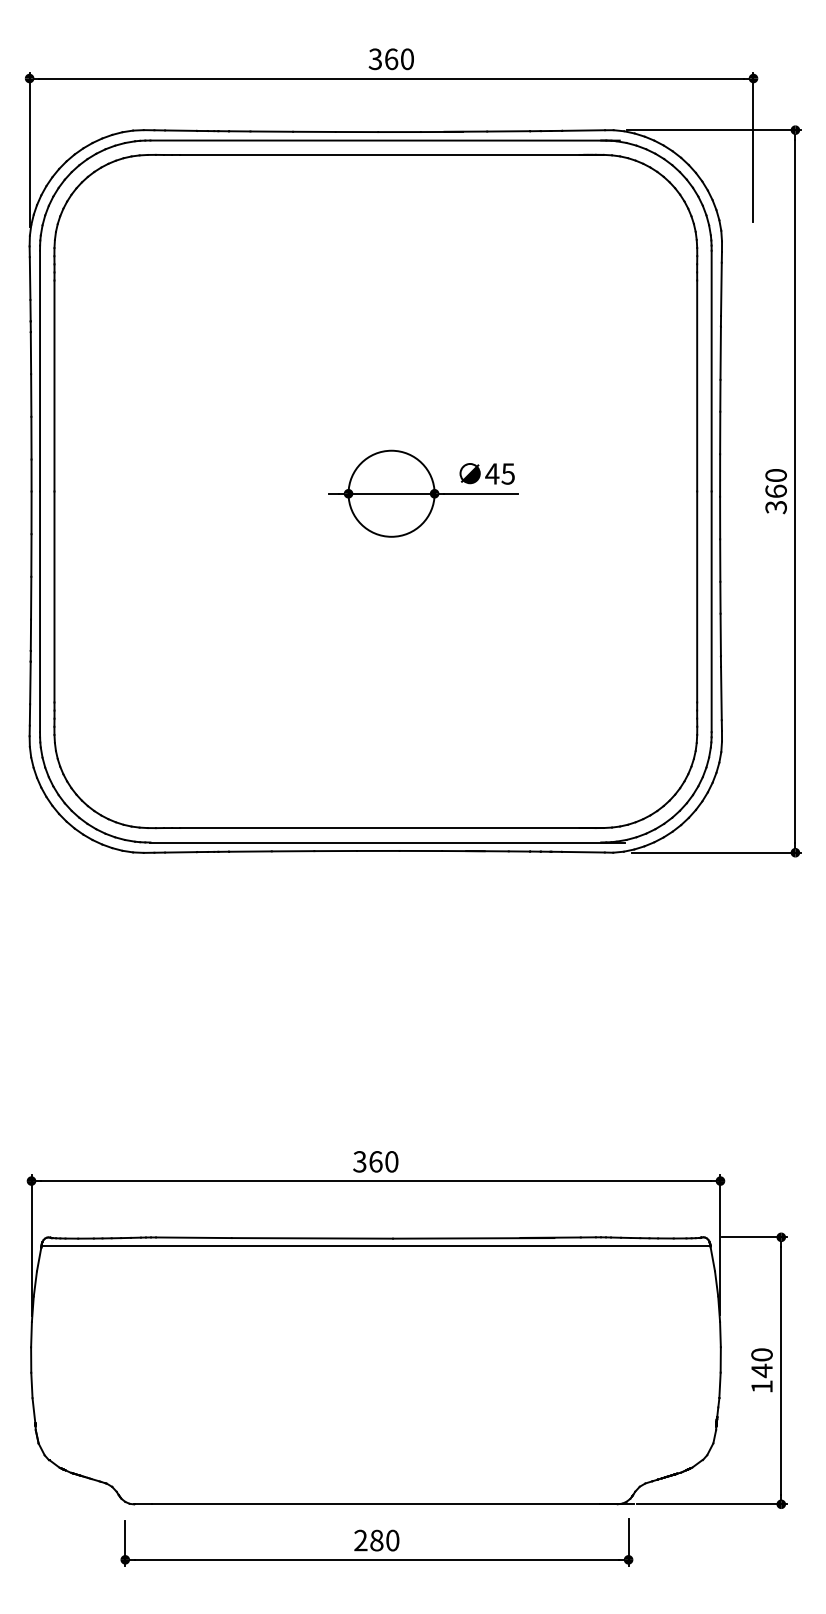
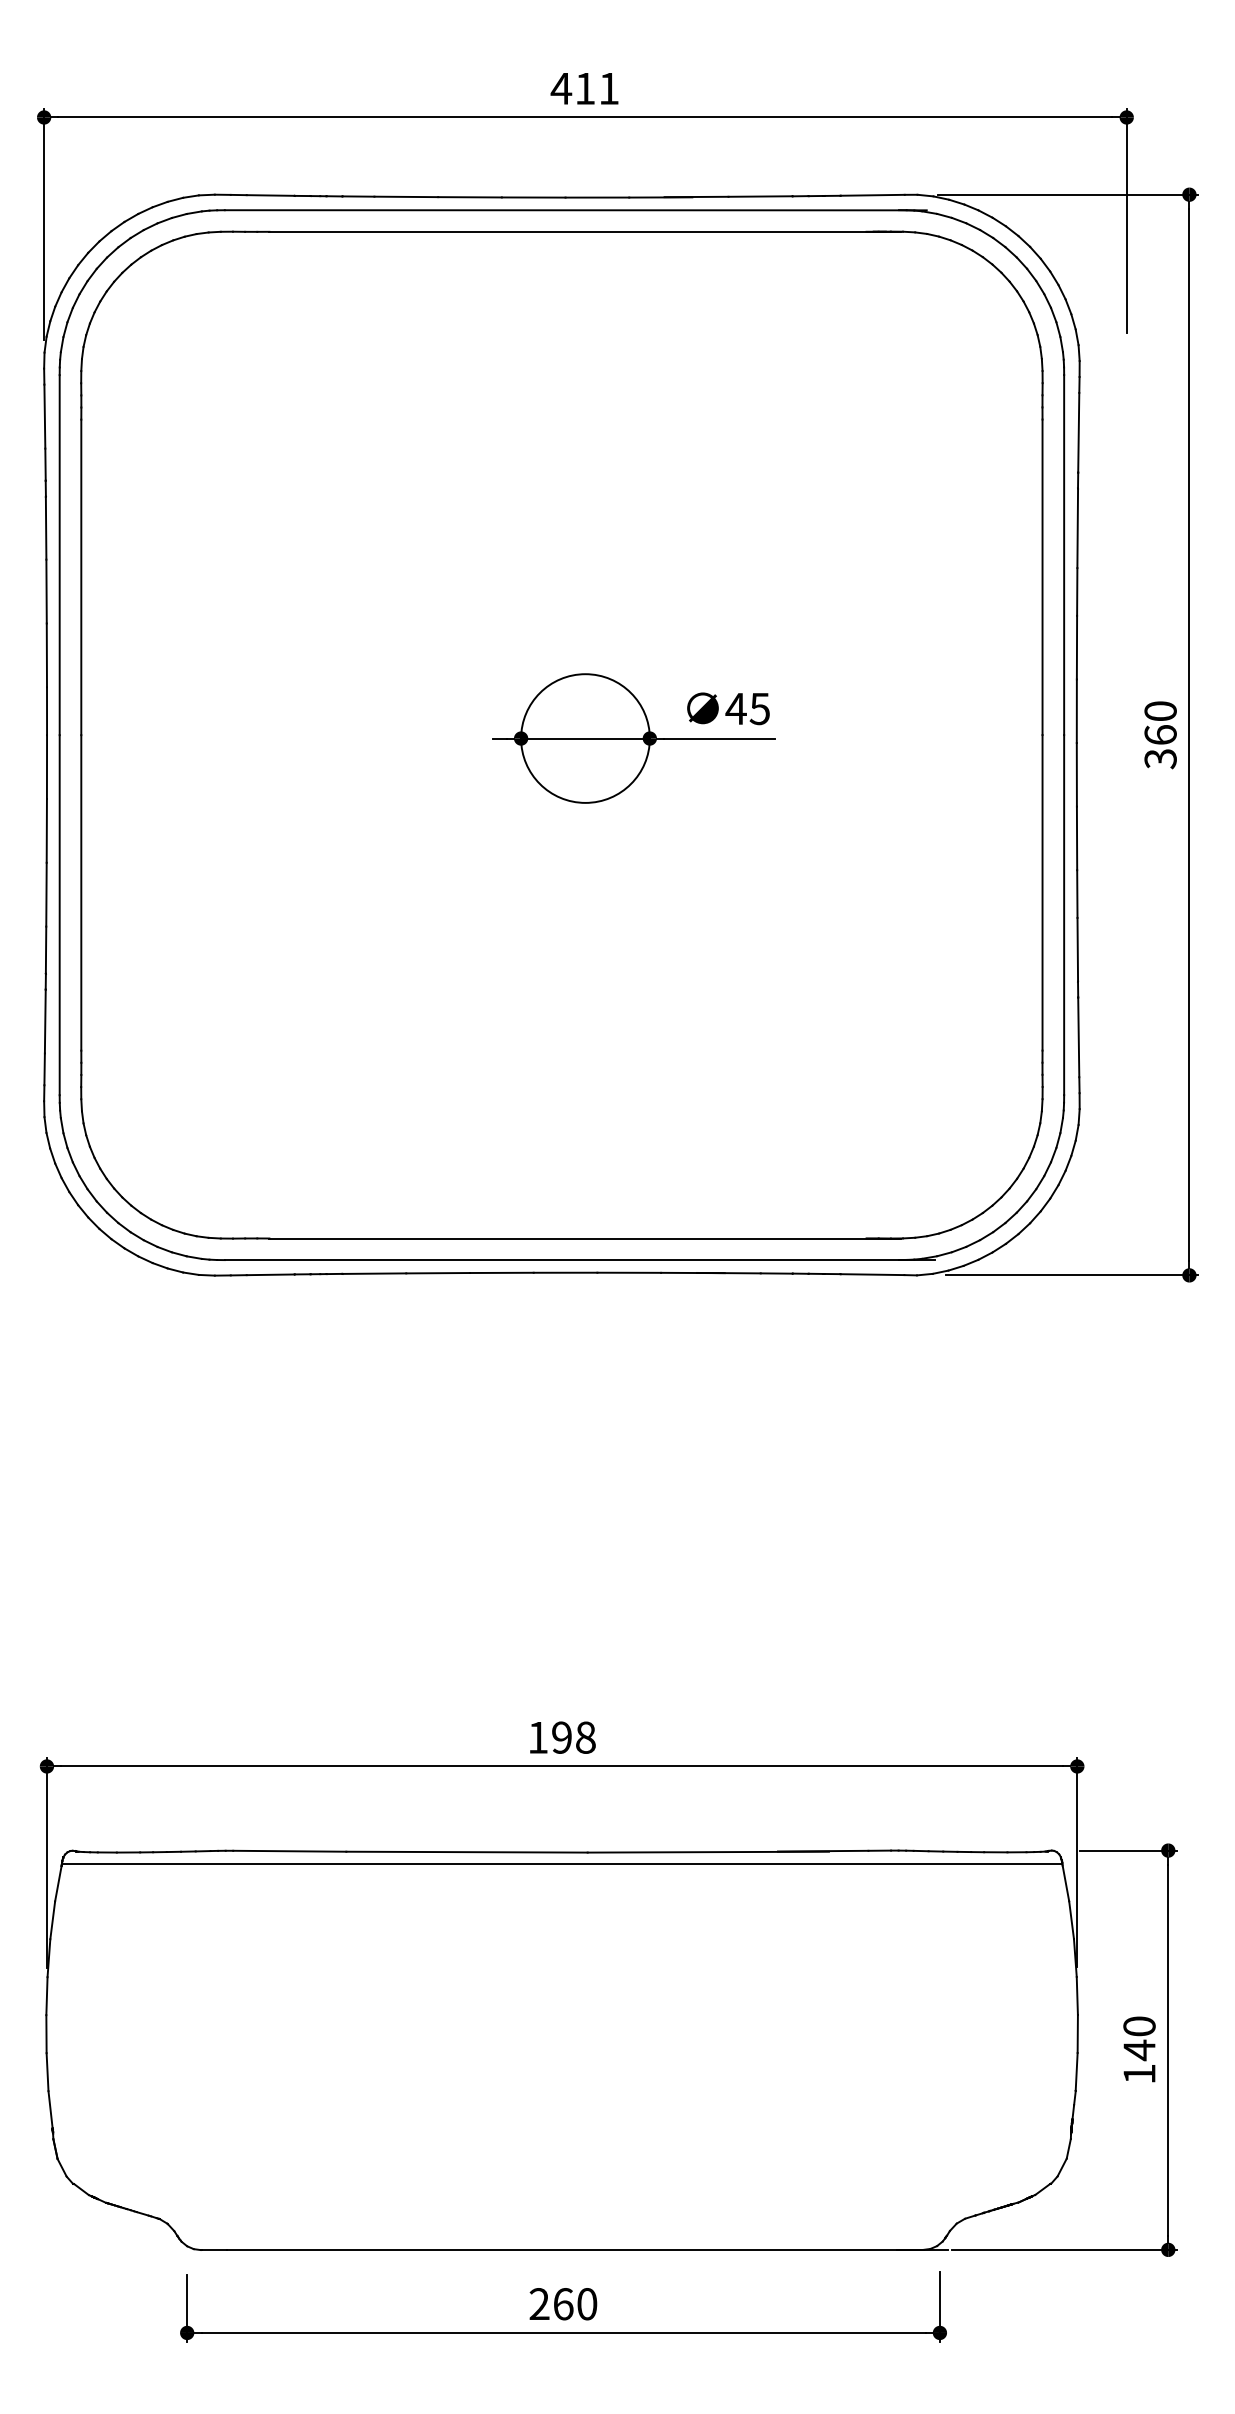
text: (390, 59) -> (583, 89), 360 -> 411
text: (375, 1161) -> (561, 1737), 360 -> 198
text: (376, 1540) -> (562, 2304), 280 -> 260

